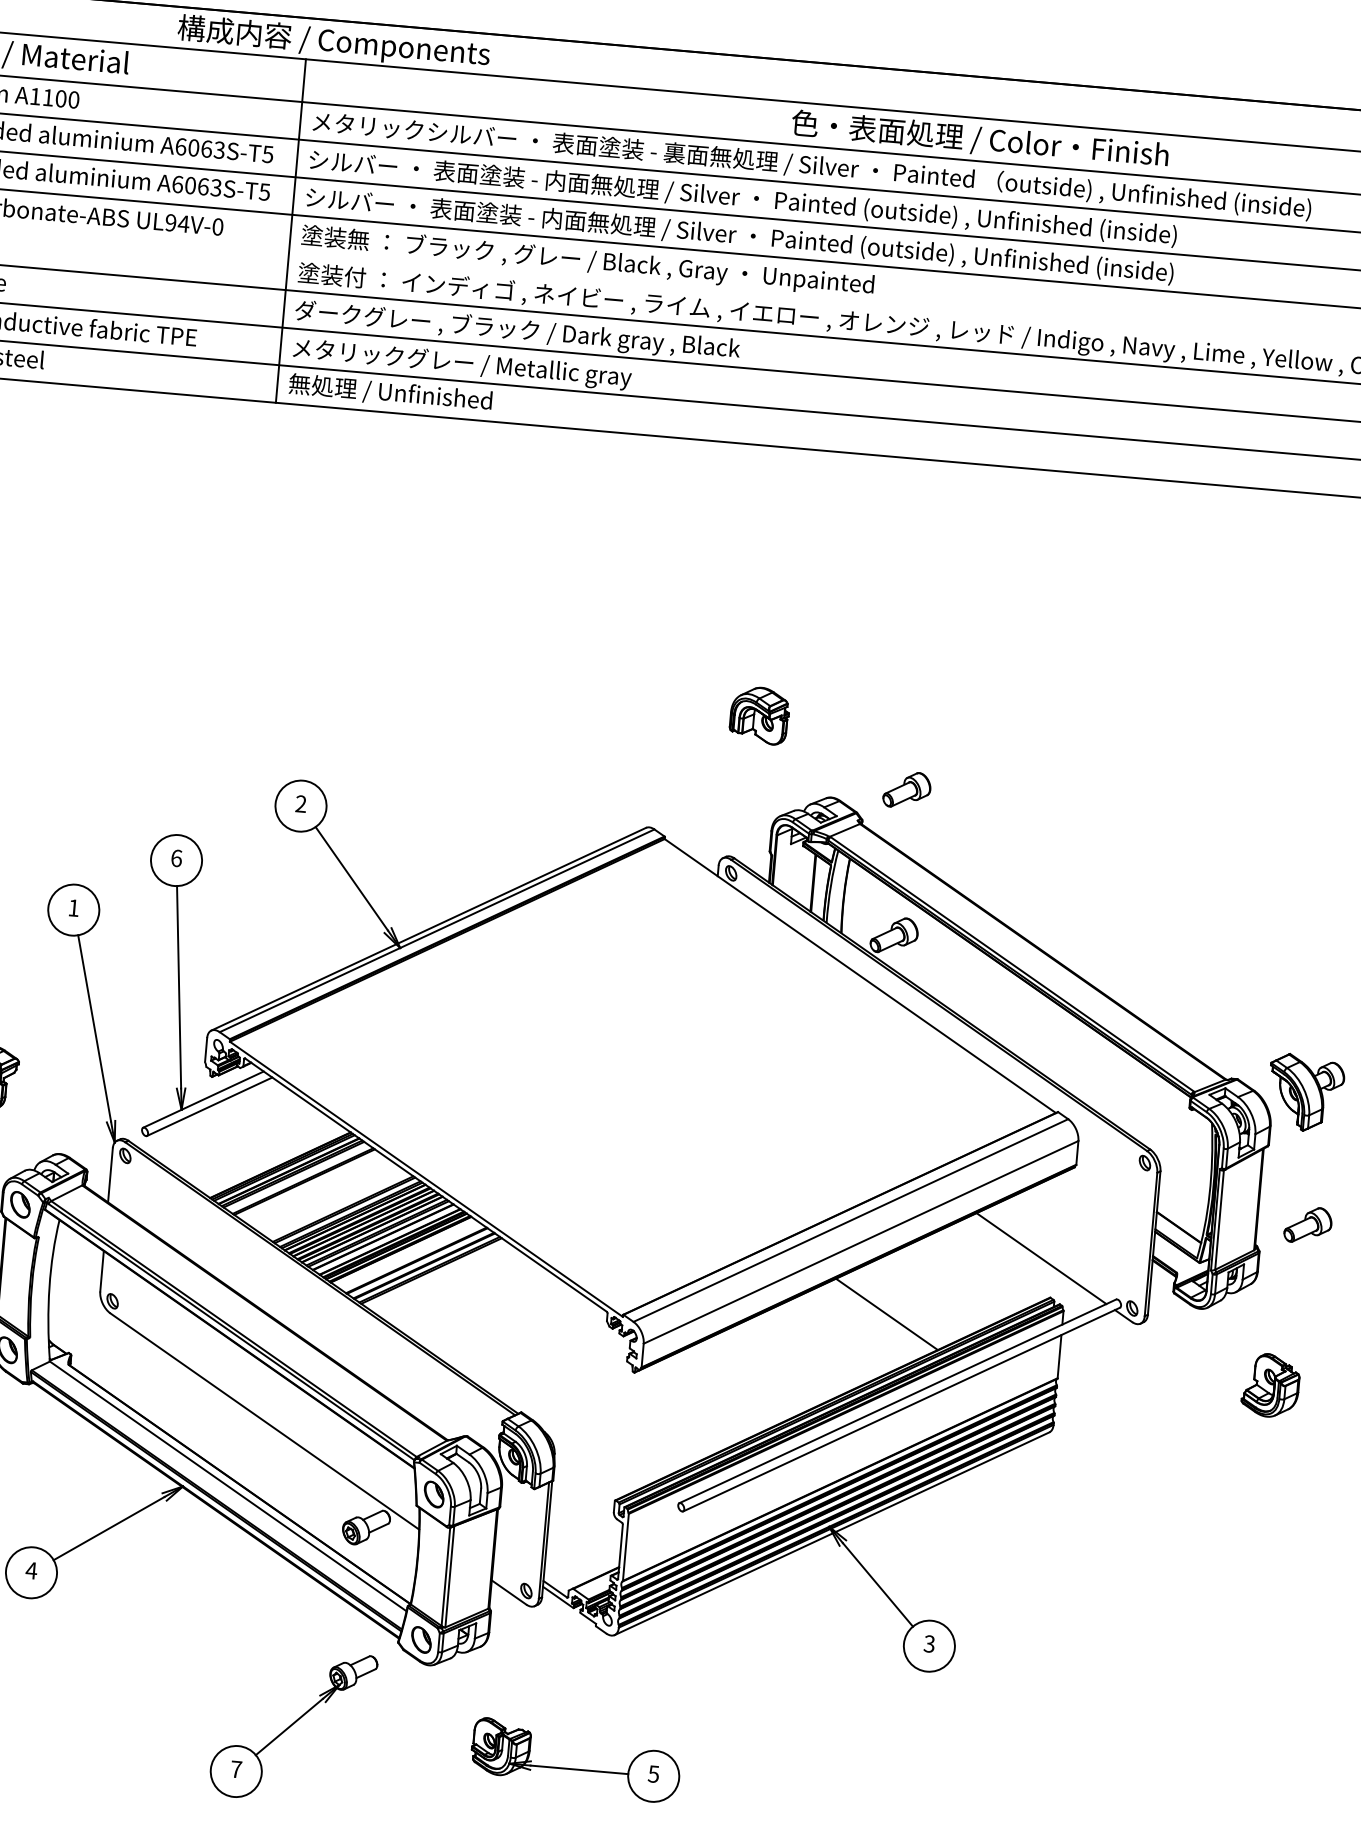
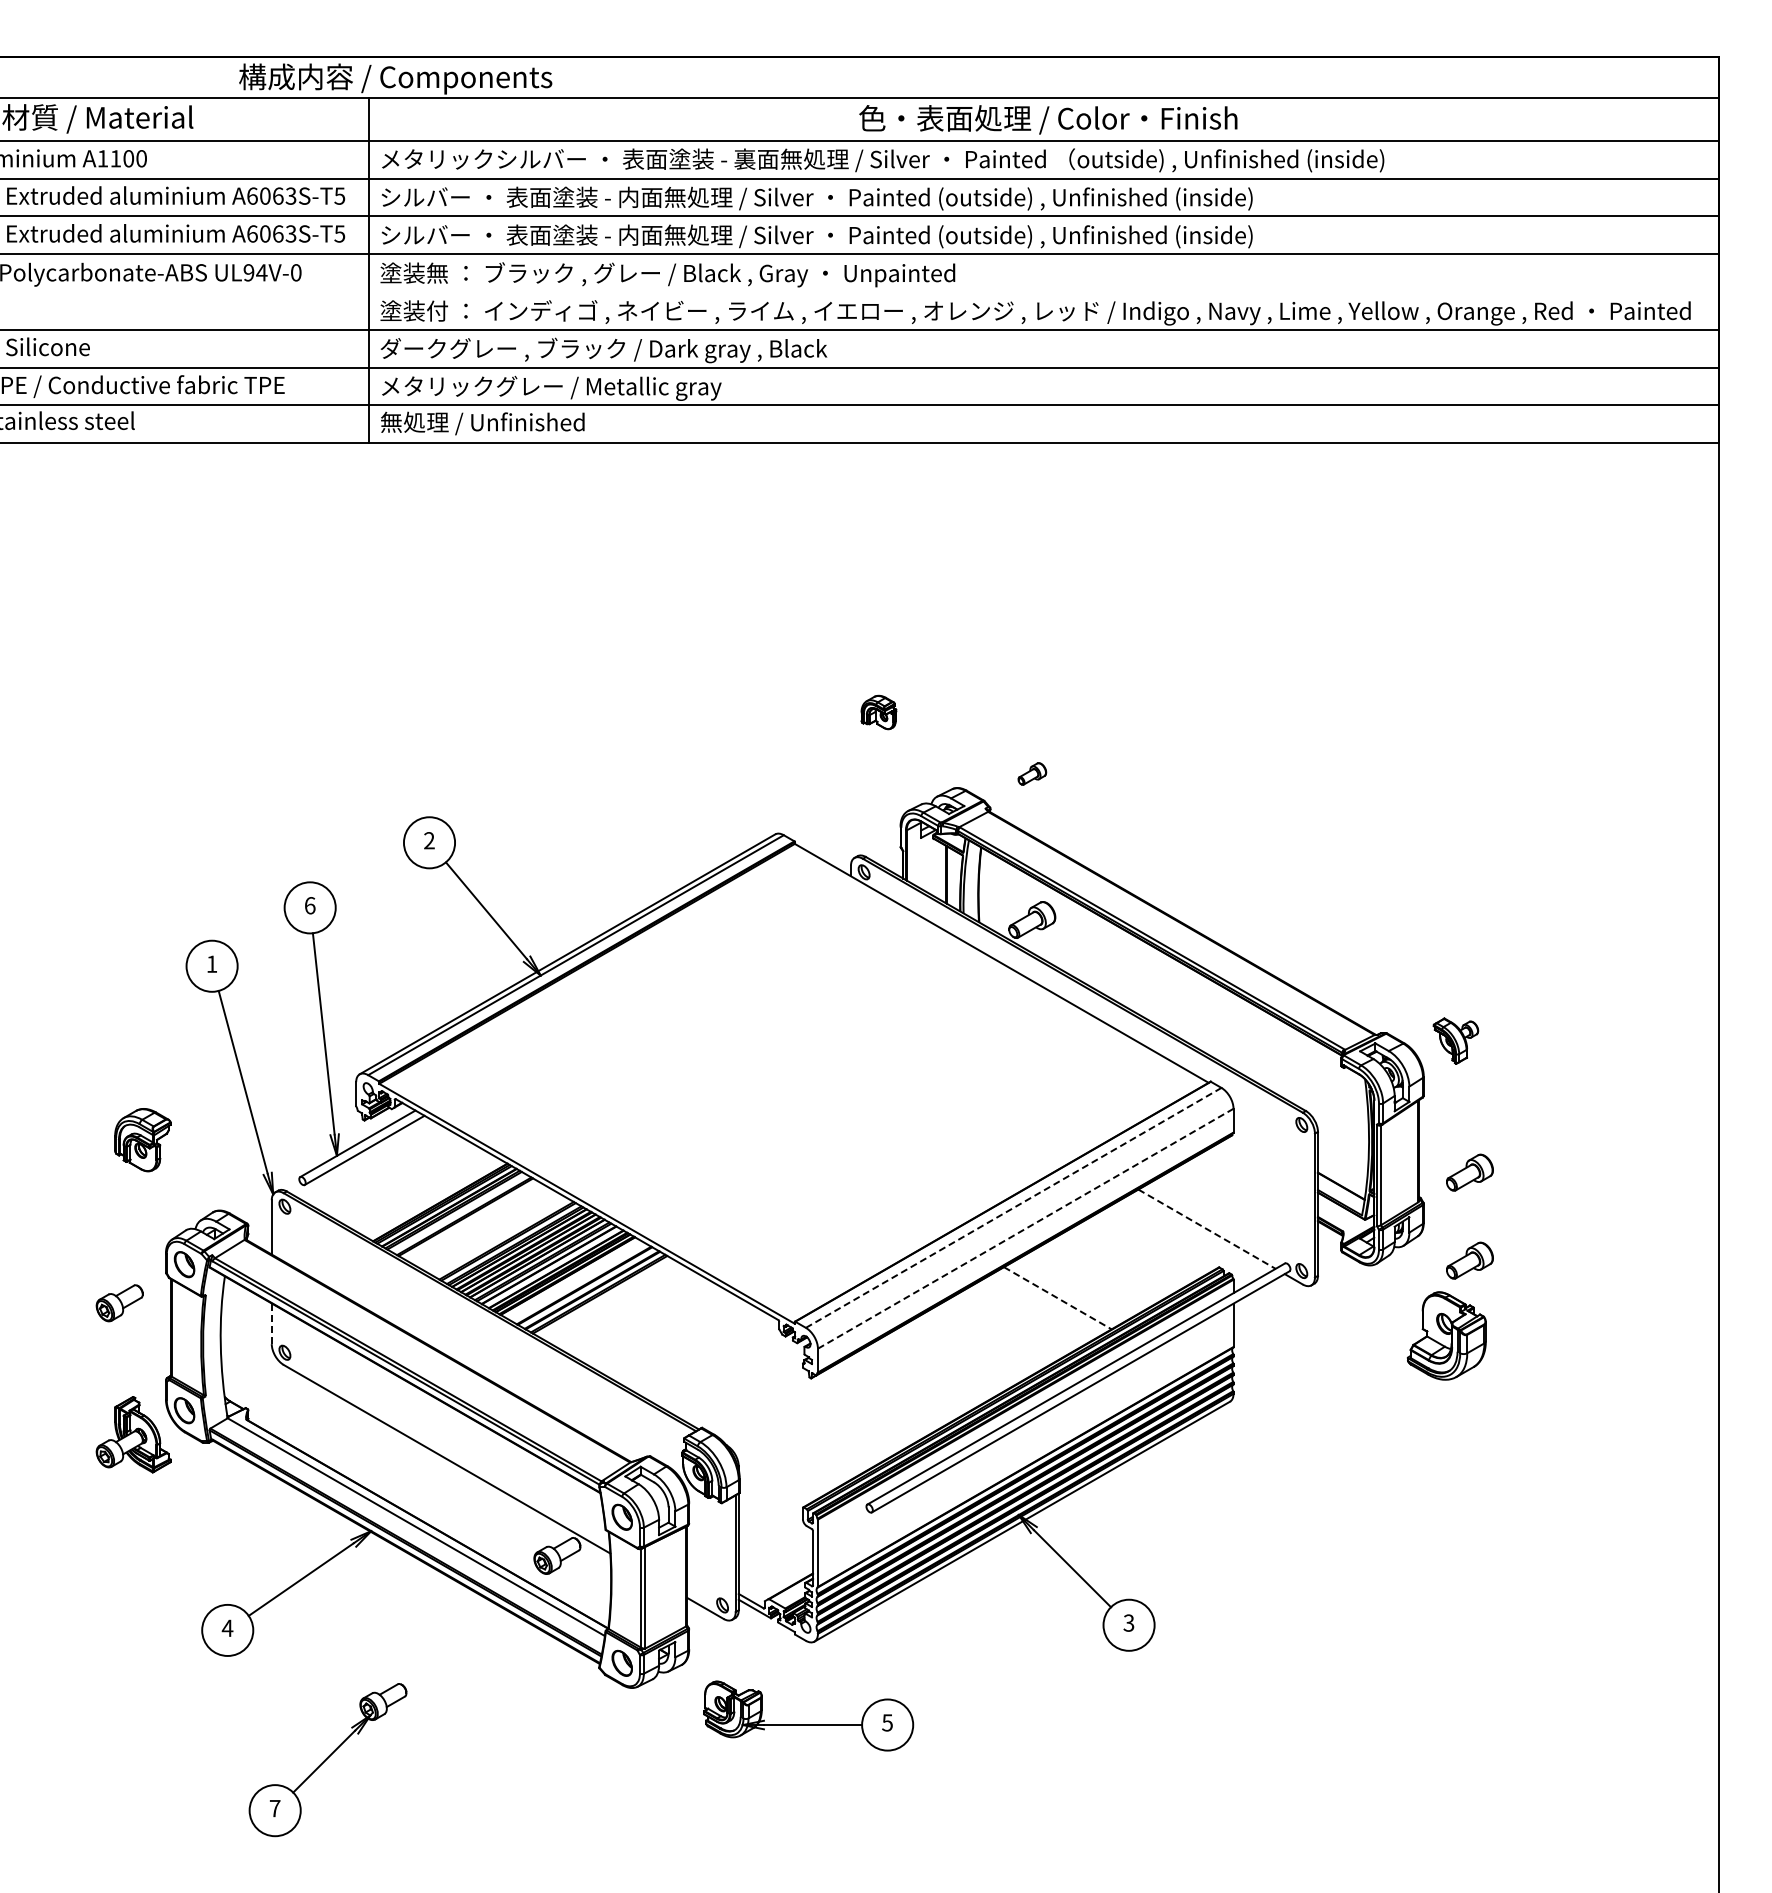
part: (759, 715) -> (878, 712), size x0.6
part: (907, 789) -> (1032, 773), size x0.6
part: (1305, 1092) -> (1455, 1040), size x0.6
line: (850, 1220) -> (1013, 1207), solid -> dashed
line: (860, 1242) -> (1025, 1228), solid -> dashed
line: (1041, 1258) -> (1207, 1229), solid -> dashed
line: (101, 1271) -> (271, 1323), solid -> dashed
part: (1300, 1312) -> (1469, 1260), added
line: (887, 1314) -> (1058, 1298), solid -> dashed
part: (1270, 1385) -> (1446, 1335), size x1.4
part: (292, 1726) -> (327, 1760), moved
part: (574, 1768) -> (808, 1724), moved

